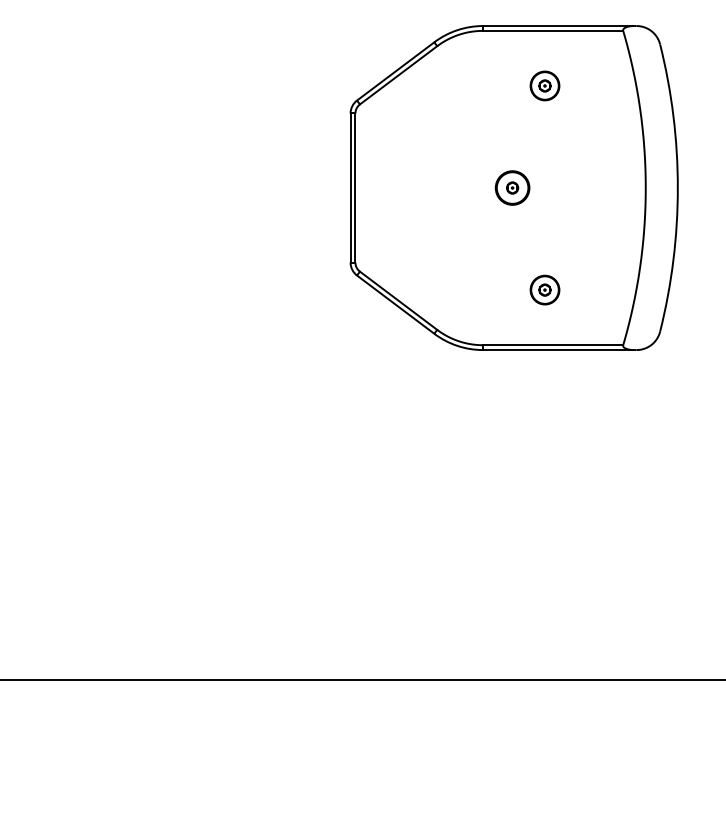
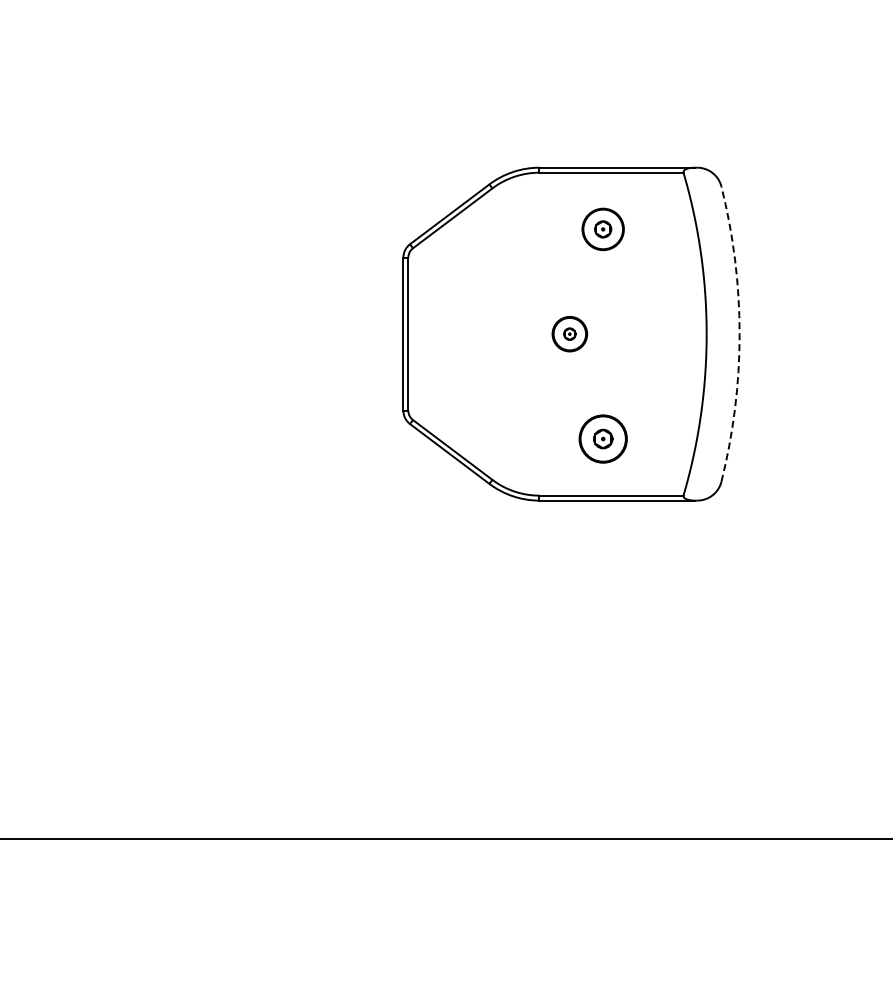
part: (544, 85) -> (602, 228), size x1.4
arc: (677, 188) -> (739, 334), solid -> dashed
part: (544, 289) -> (602, 438), size x1.6

